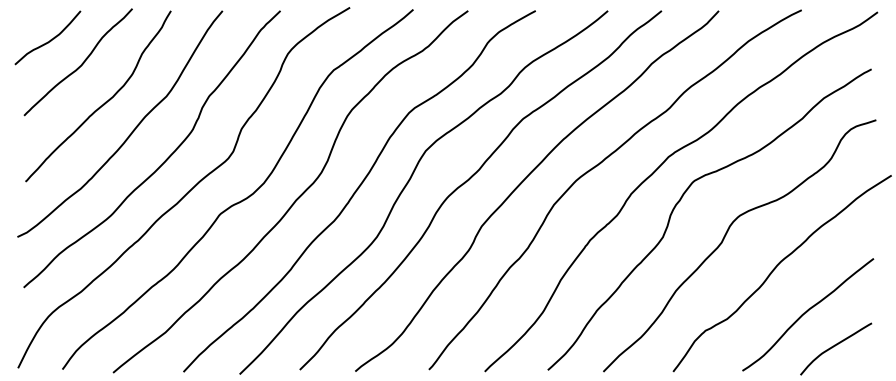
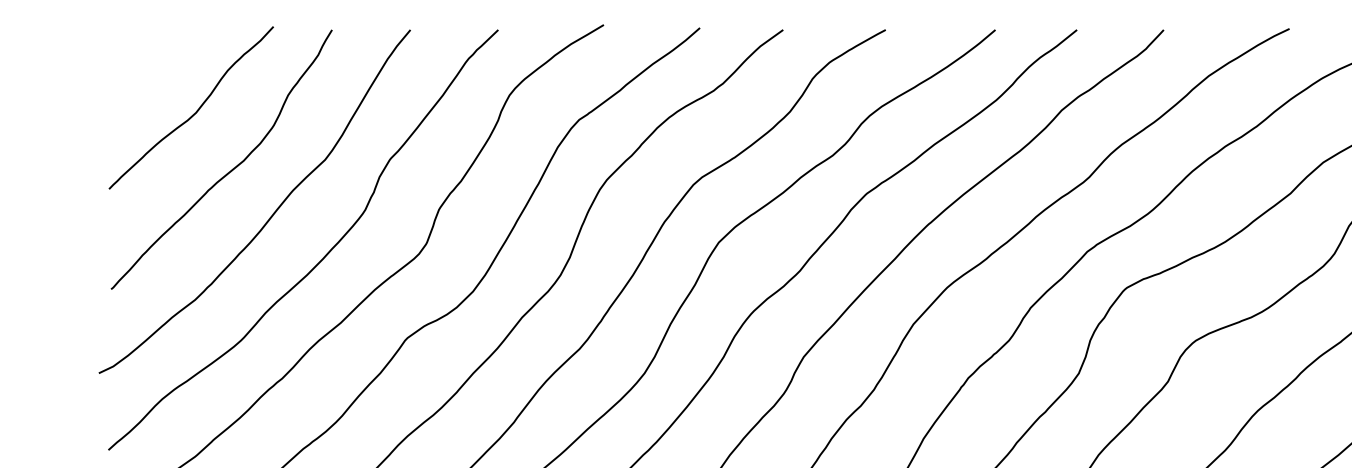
curve: (50, 39) -> (149, 73), removed

